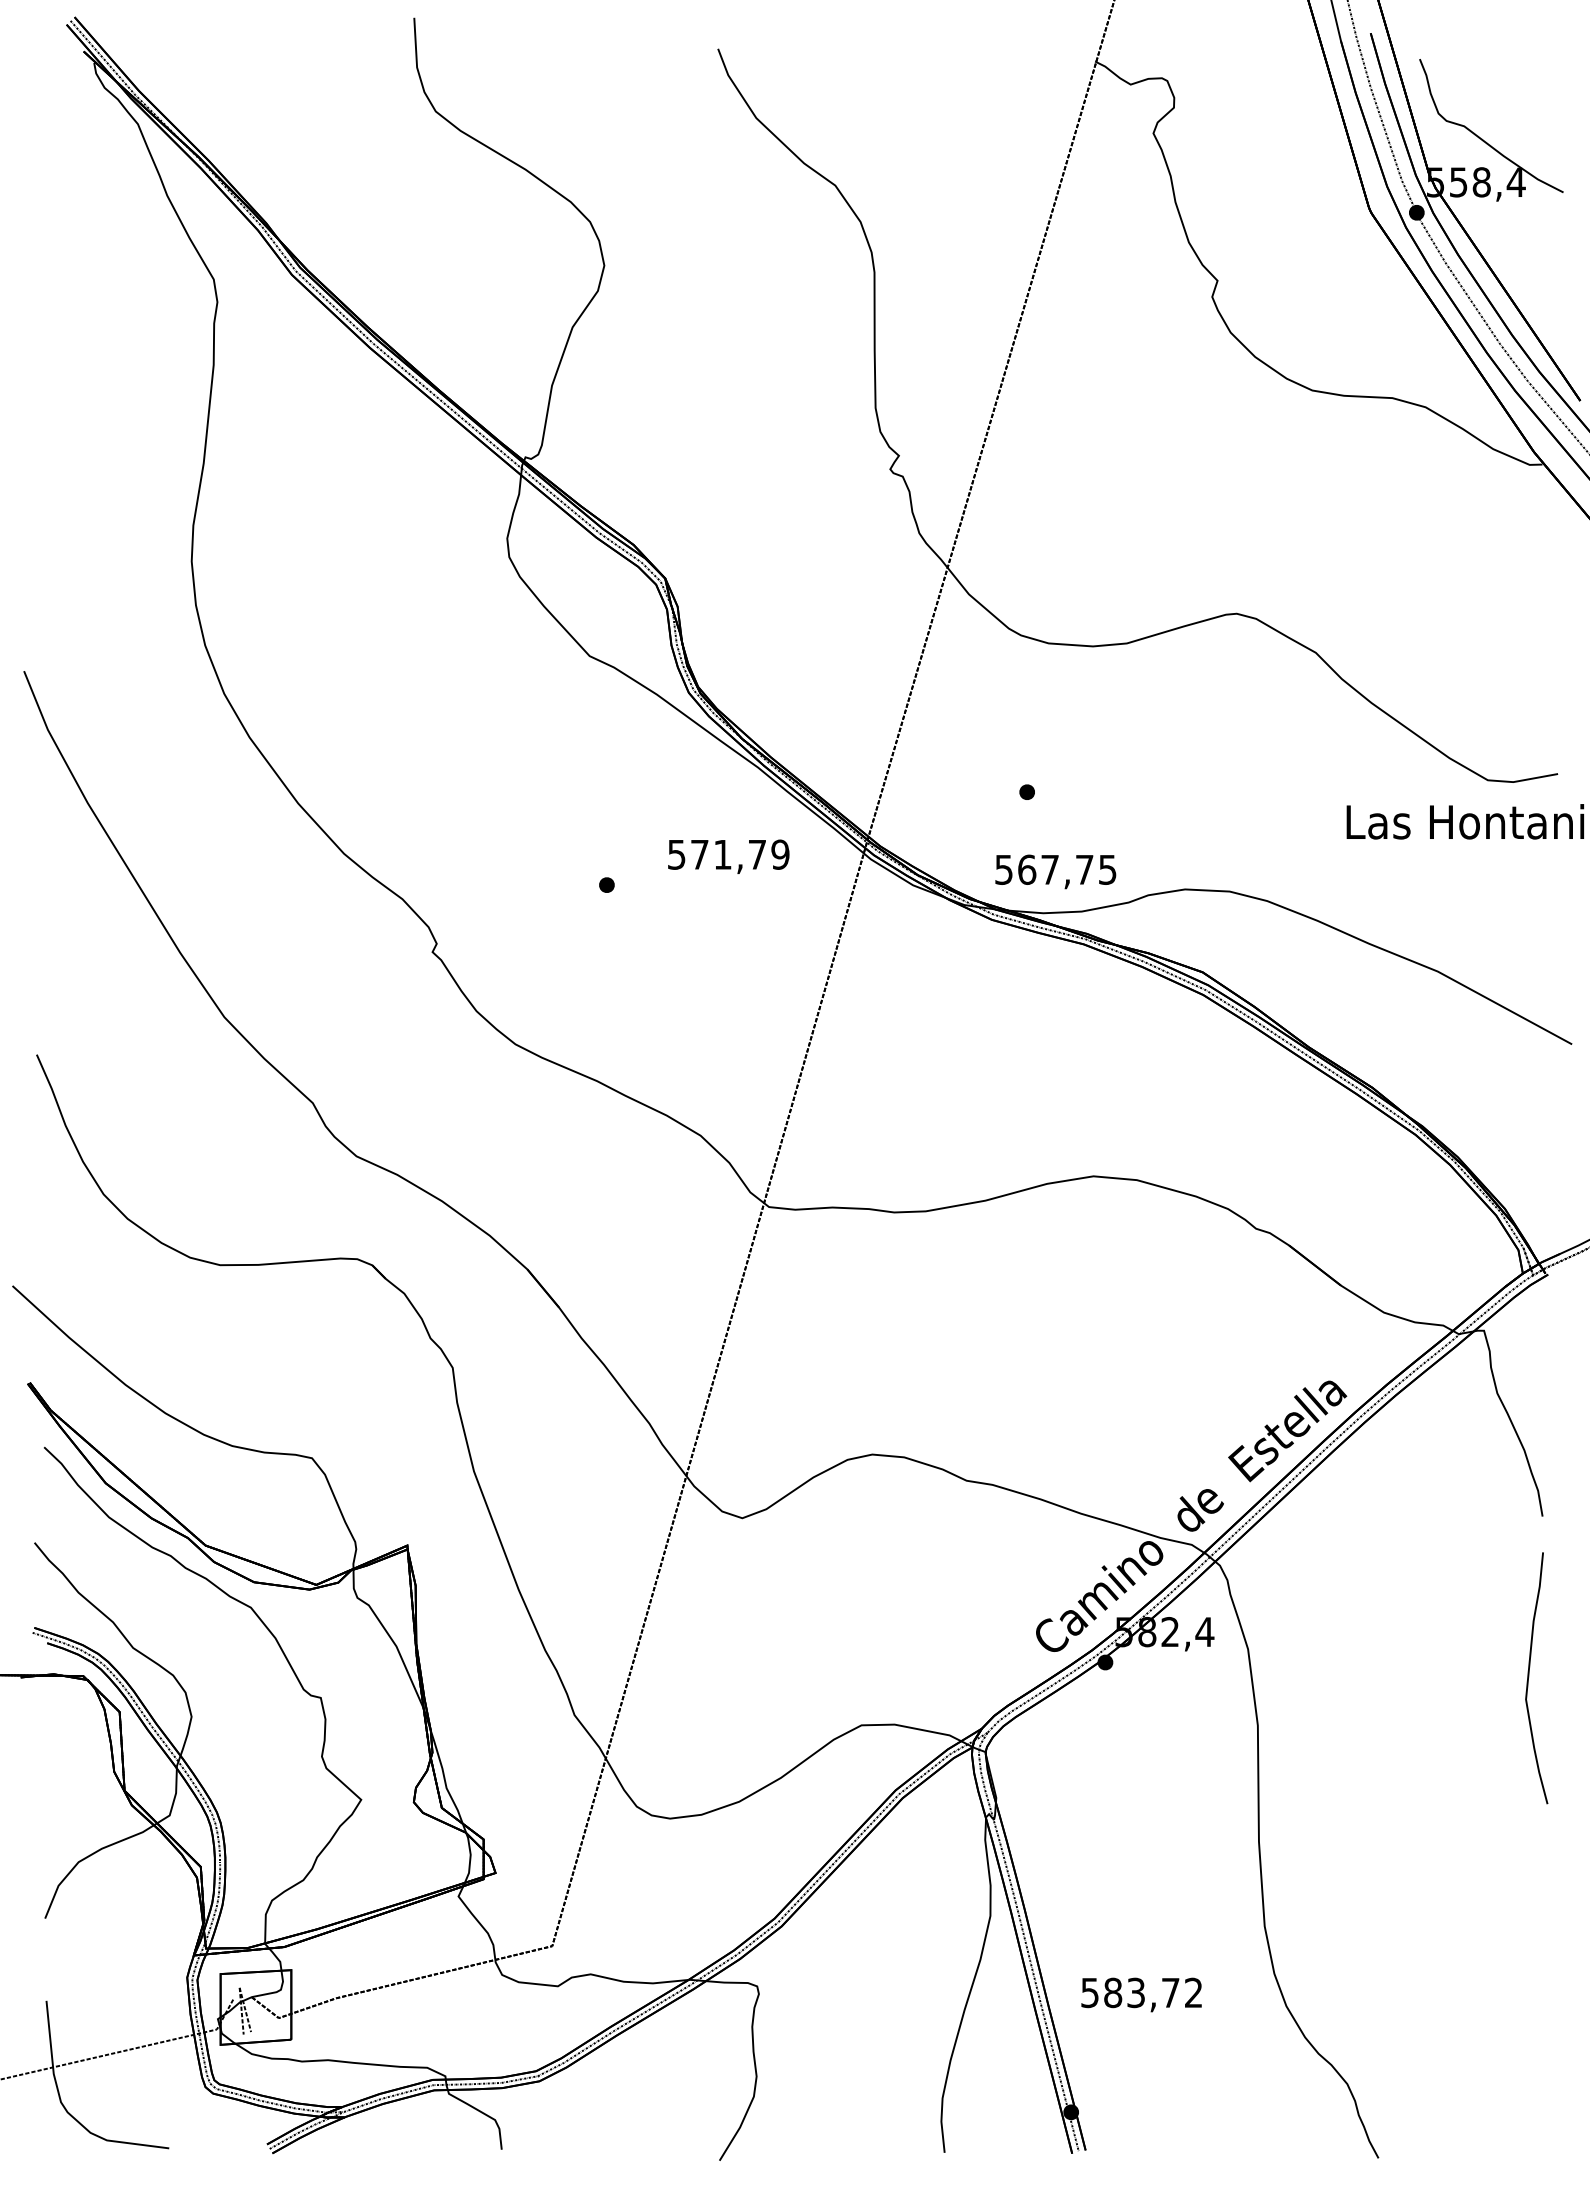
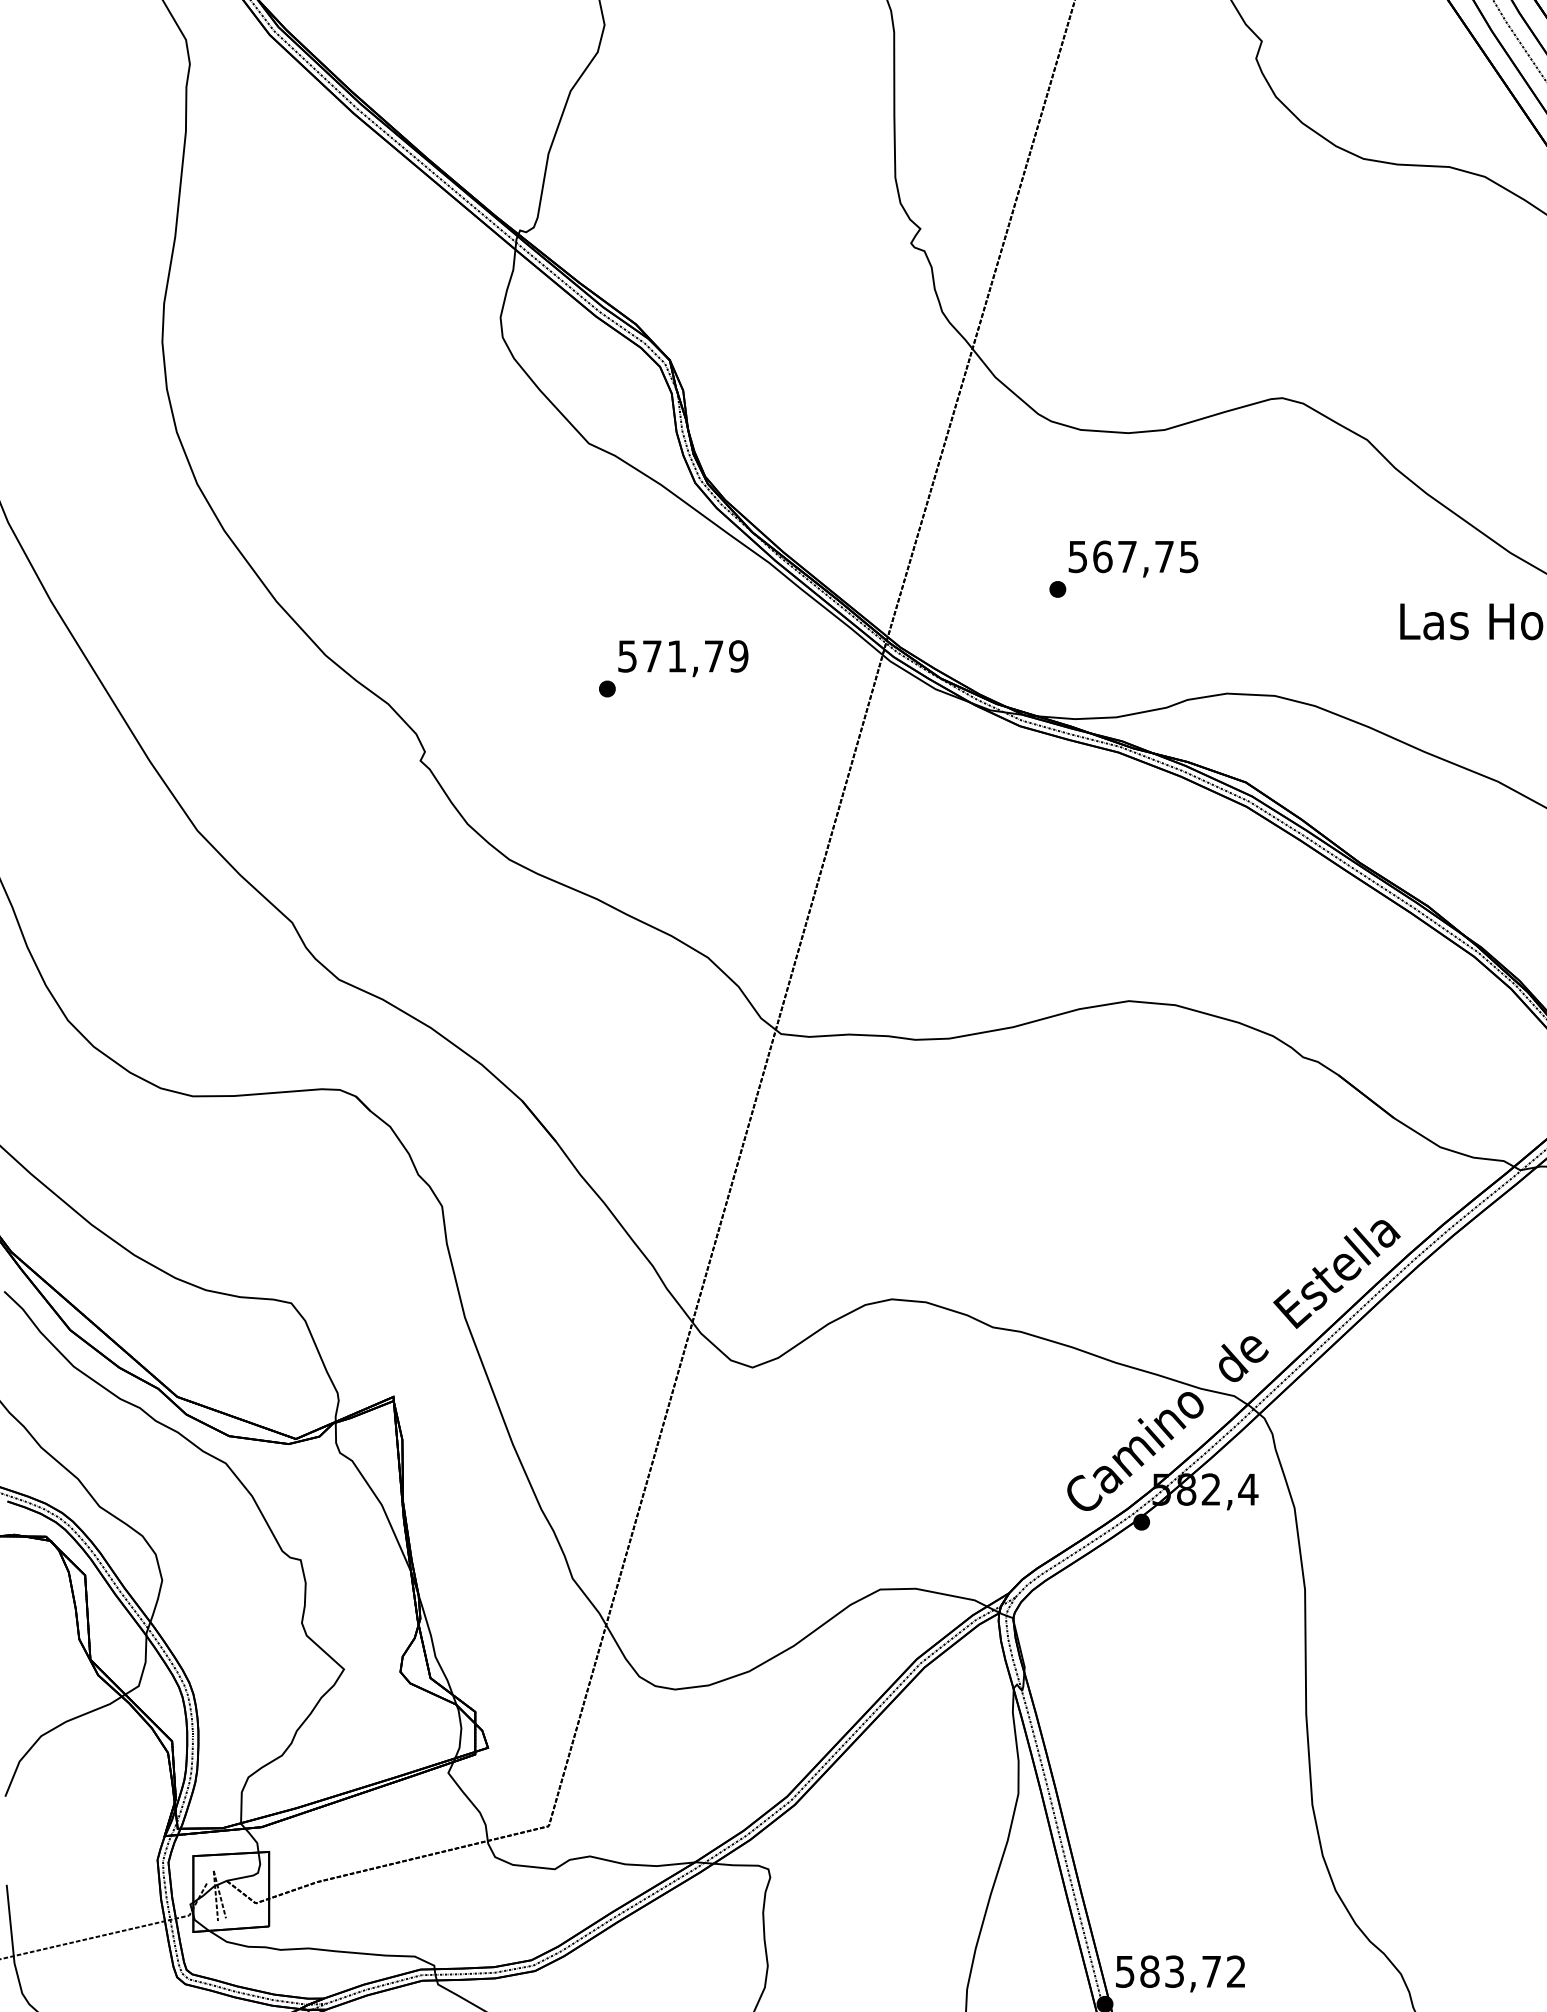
text: (728, 856) -> (683, 658), moved
text: (1055, 871) -> (1133, 558), moved
text: (1141, 1994) -> (1180, 1973), moved

